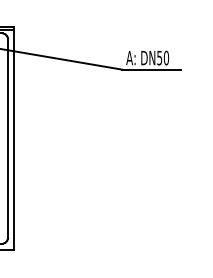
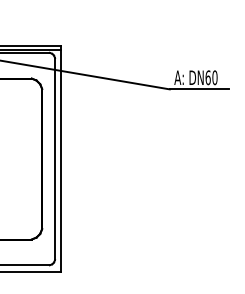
text: (159, 57) -> (207, 77), DN50 -> DN60

